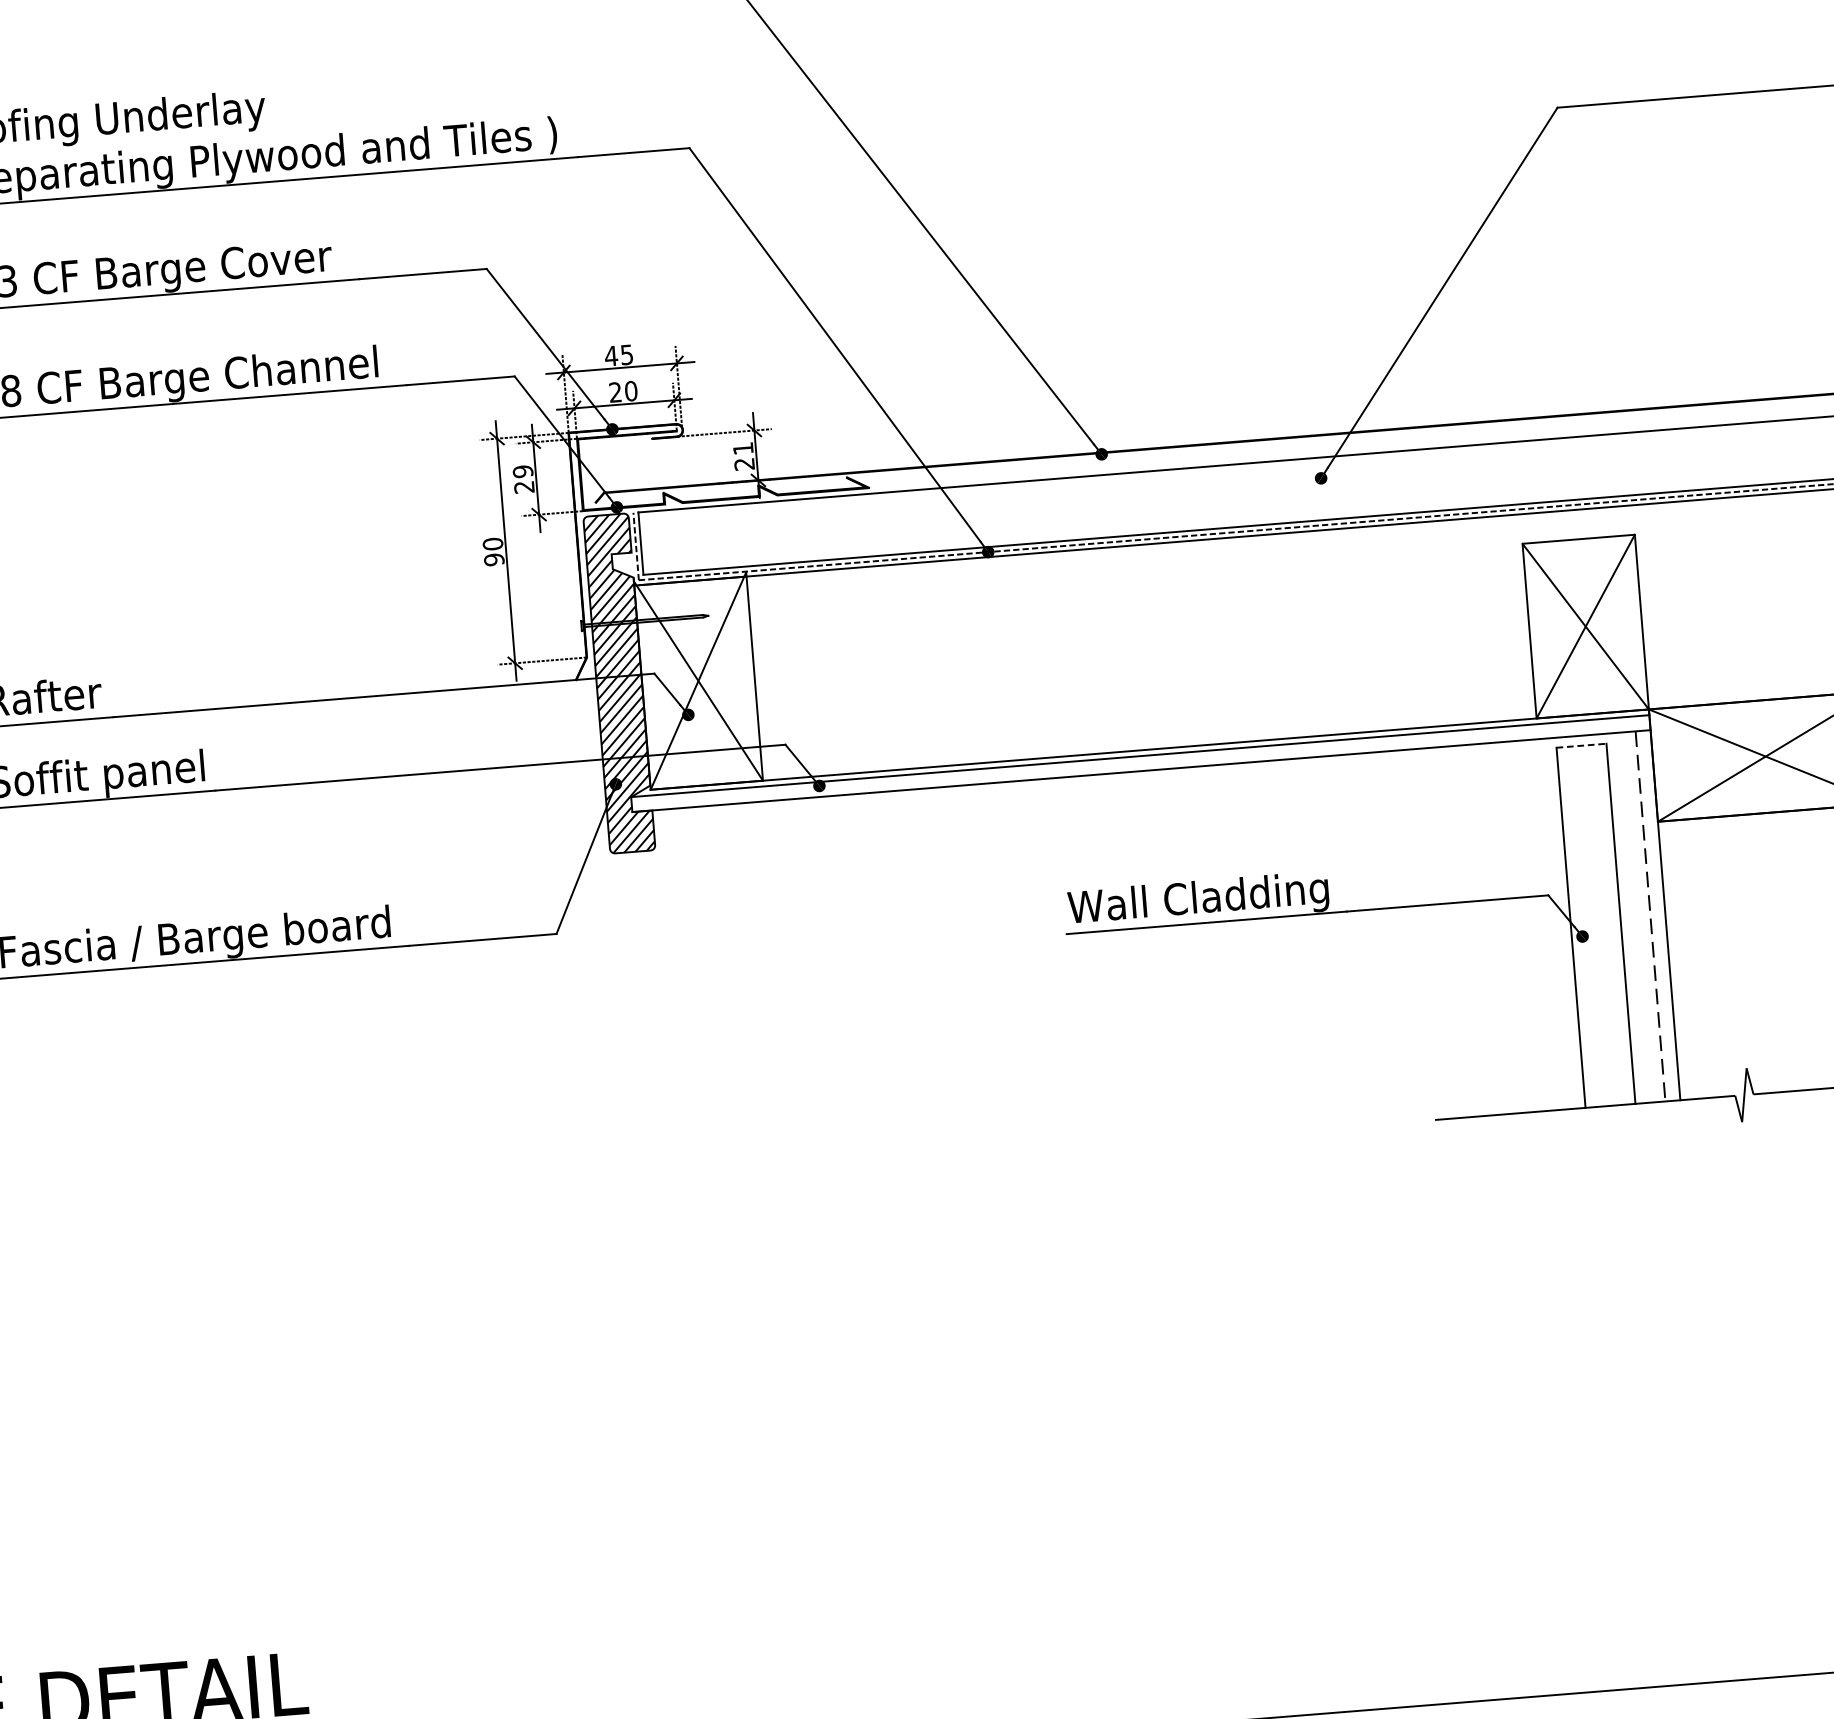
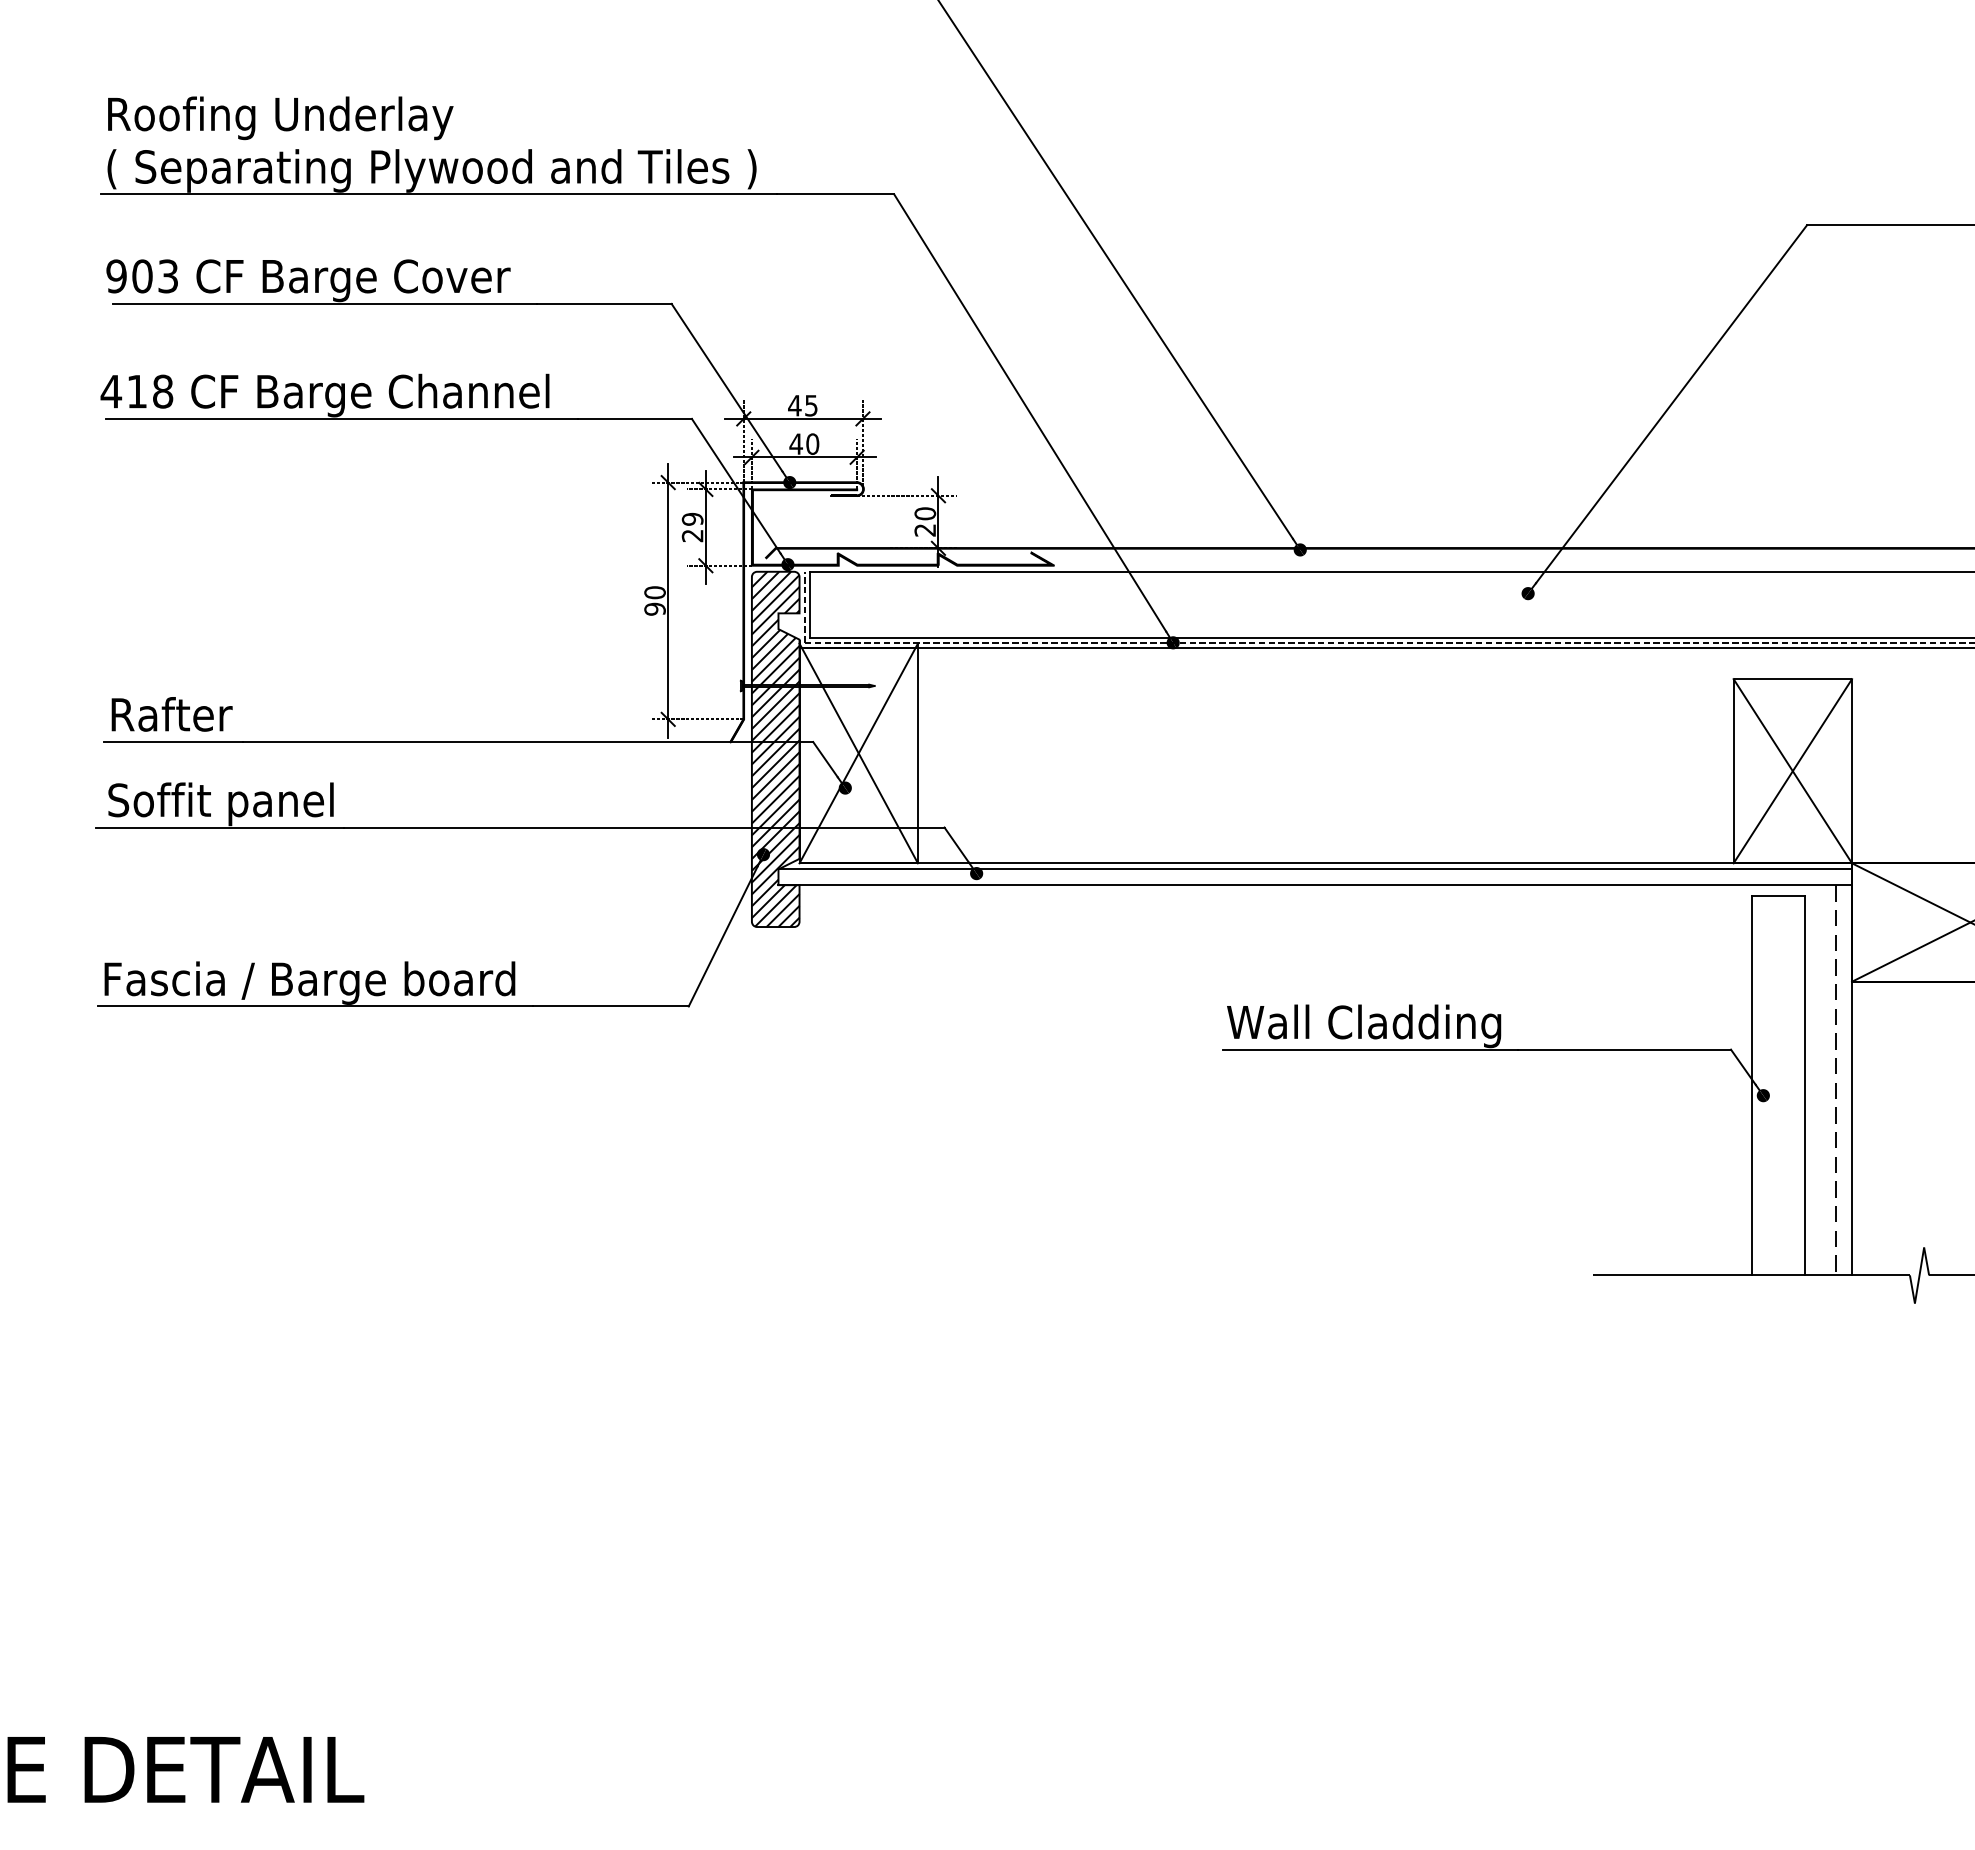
text: (614, 391) -> (795, 443), 20 -> 40
text: (743, 448) -> (925, 513), 21 -> 20
line: (1581, 745) -> (1778, 895), dashed -> solid

